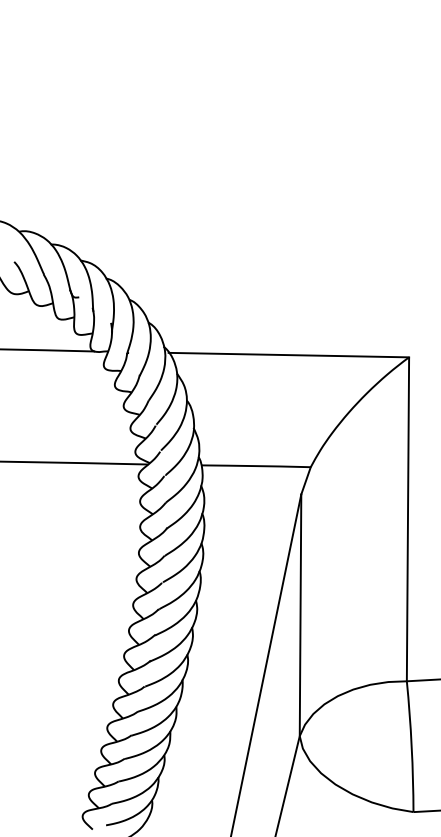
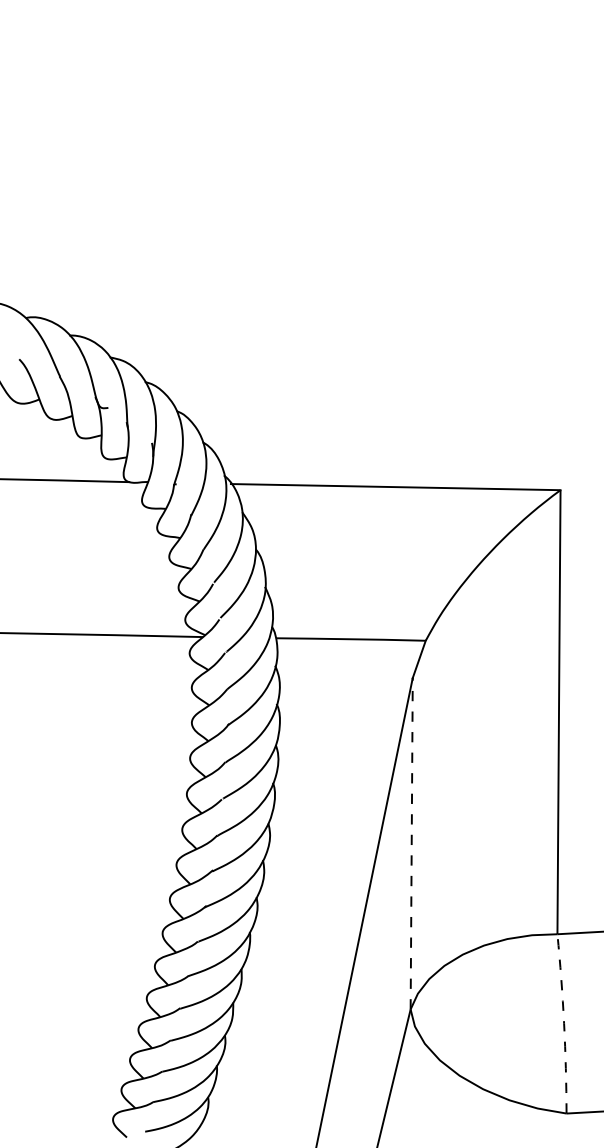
line: (300, 615) -> (411, 843), solid -> dashed
arc: (411, 746) -> (564, 1023), solid -> dashed

